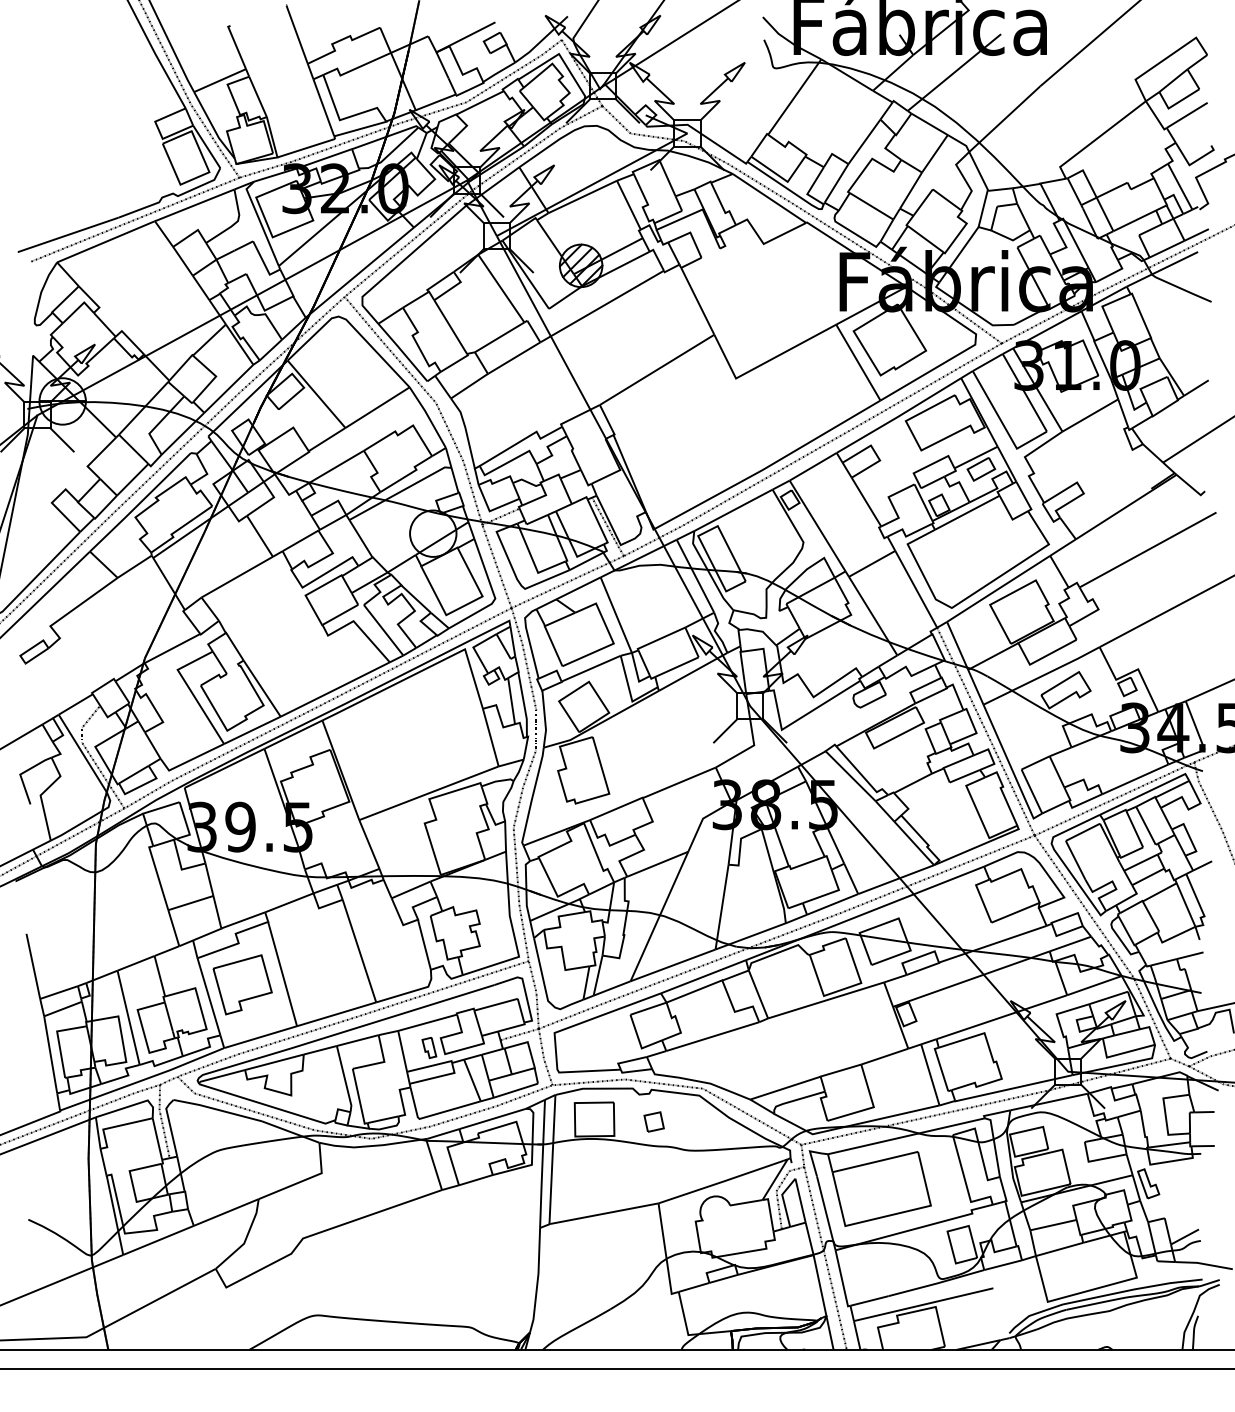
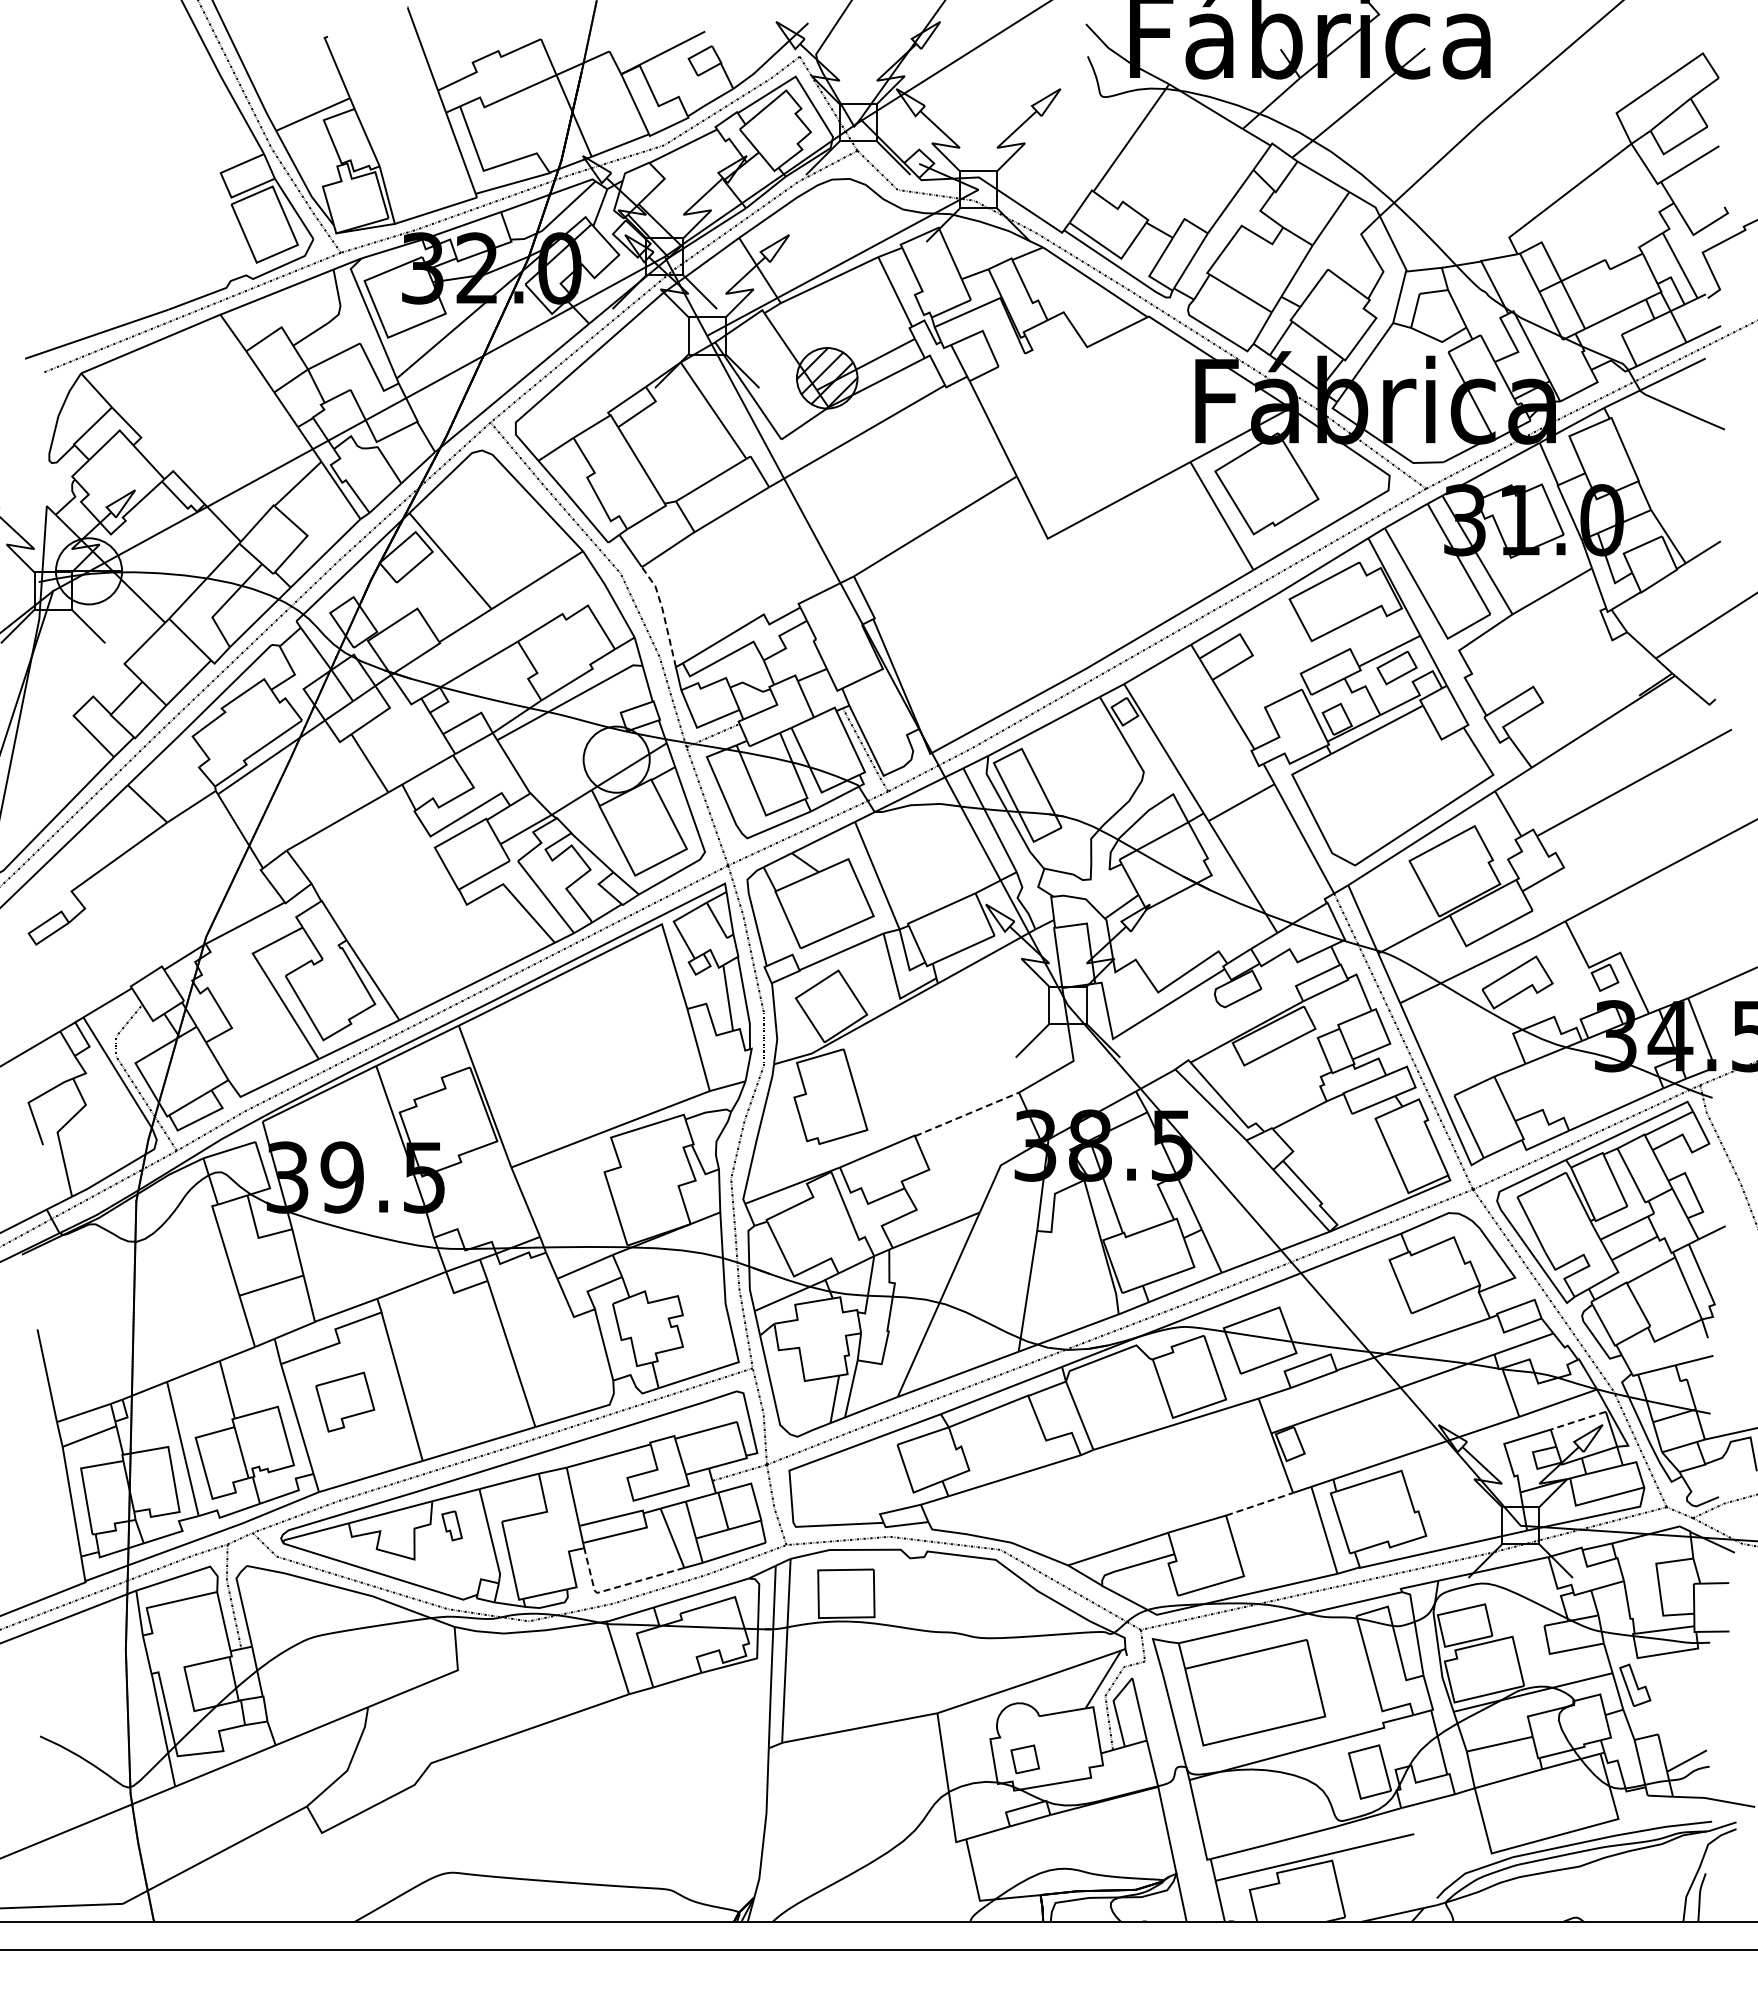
line: (466, 431) -> (663, 613), solid -> dashed
line: (679, 782) -> (967, 1114), solid -> dashed
part: (242, 985) -> (344, 1402), size x0.7
line: (1108, 997) -> (1578, 1420), solid -> dashed
part: (428, 1047) -> (451, 1525), moved
line: (884, 1056) -> (1259, 1504), solid -> dashed
line: (433, 1115) -> (616, 1587), solid -> dashed
part: (653, 1122) -> (1024, 1759), moved
line: (825, 1258) -> (1175, 1791), removed

